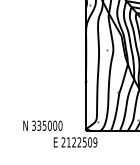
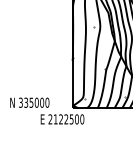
text: (95, 142) -> (82, 119), 2122509 -> 2122500

